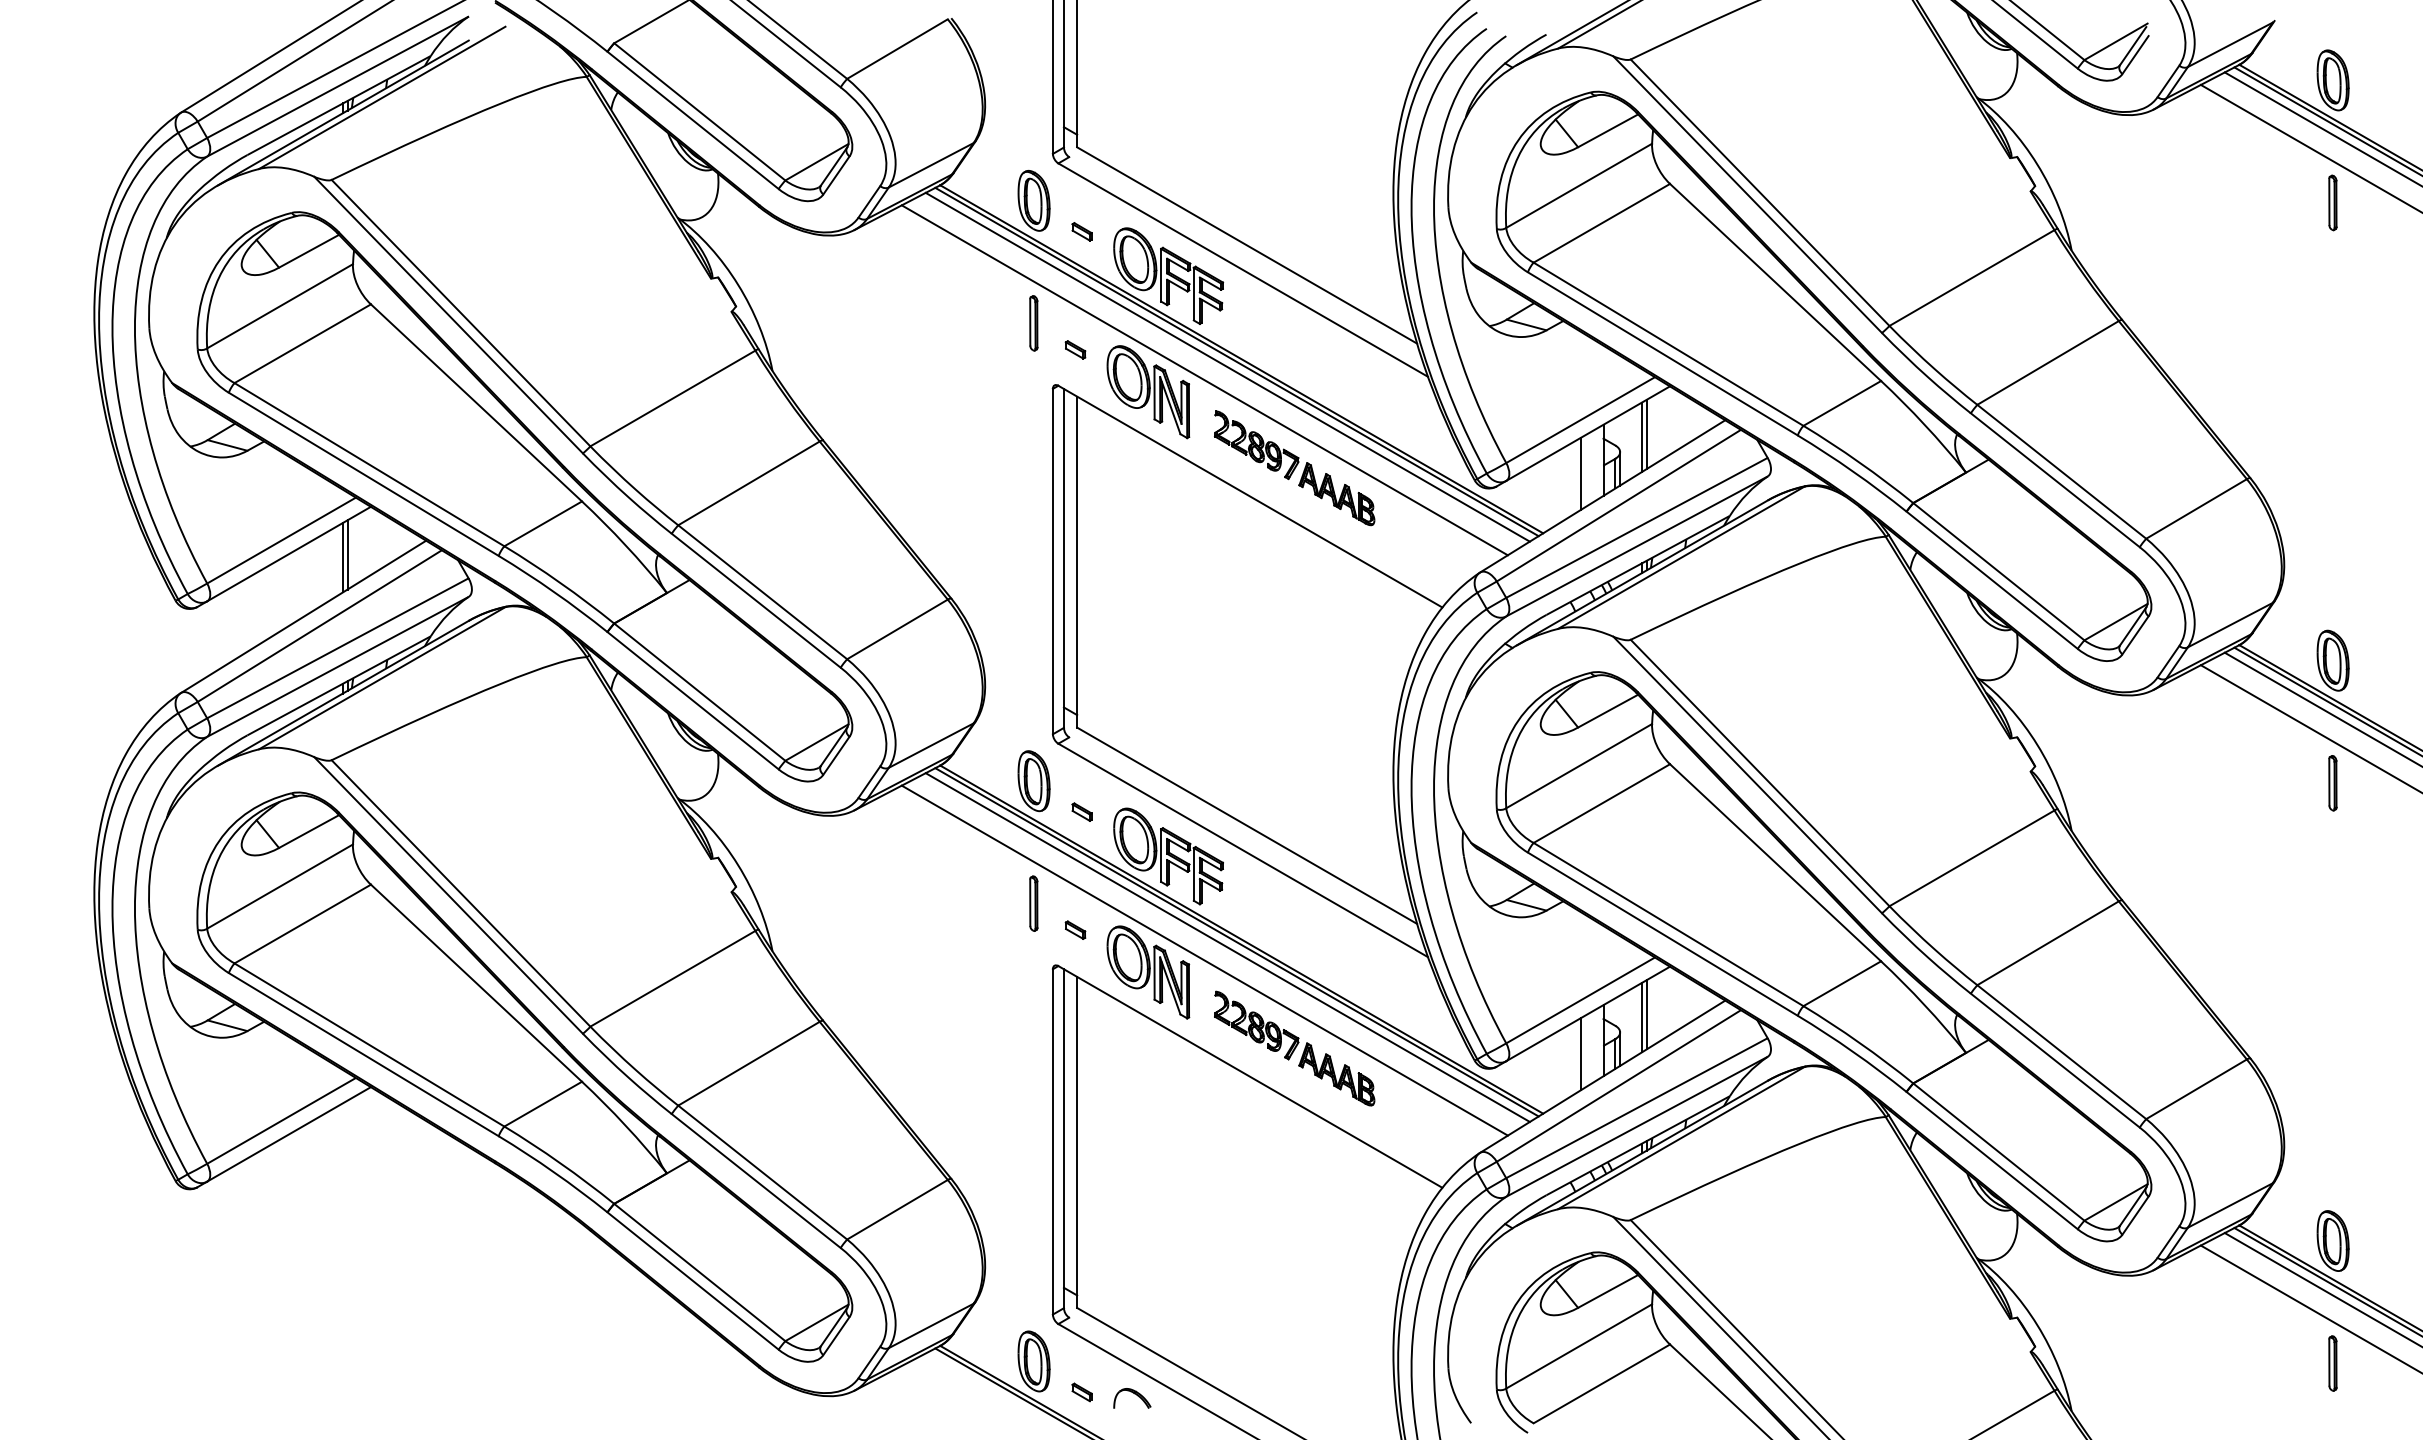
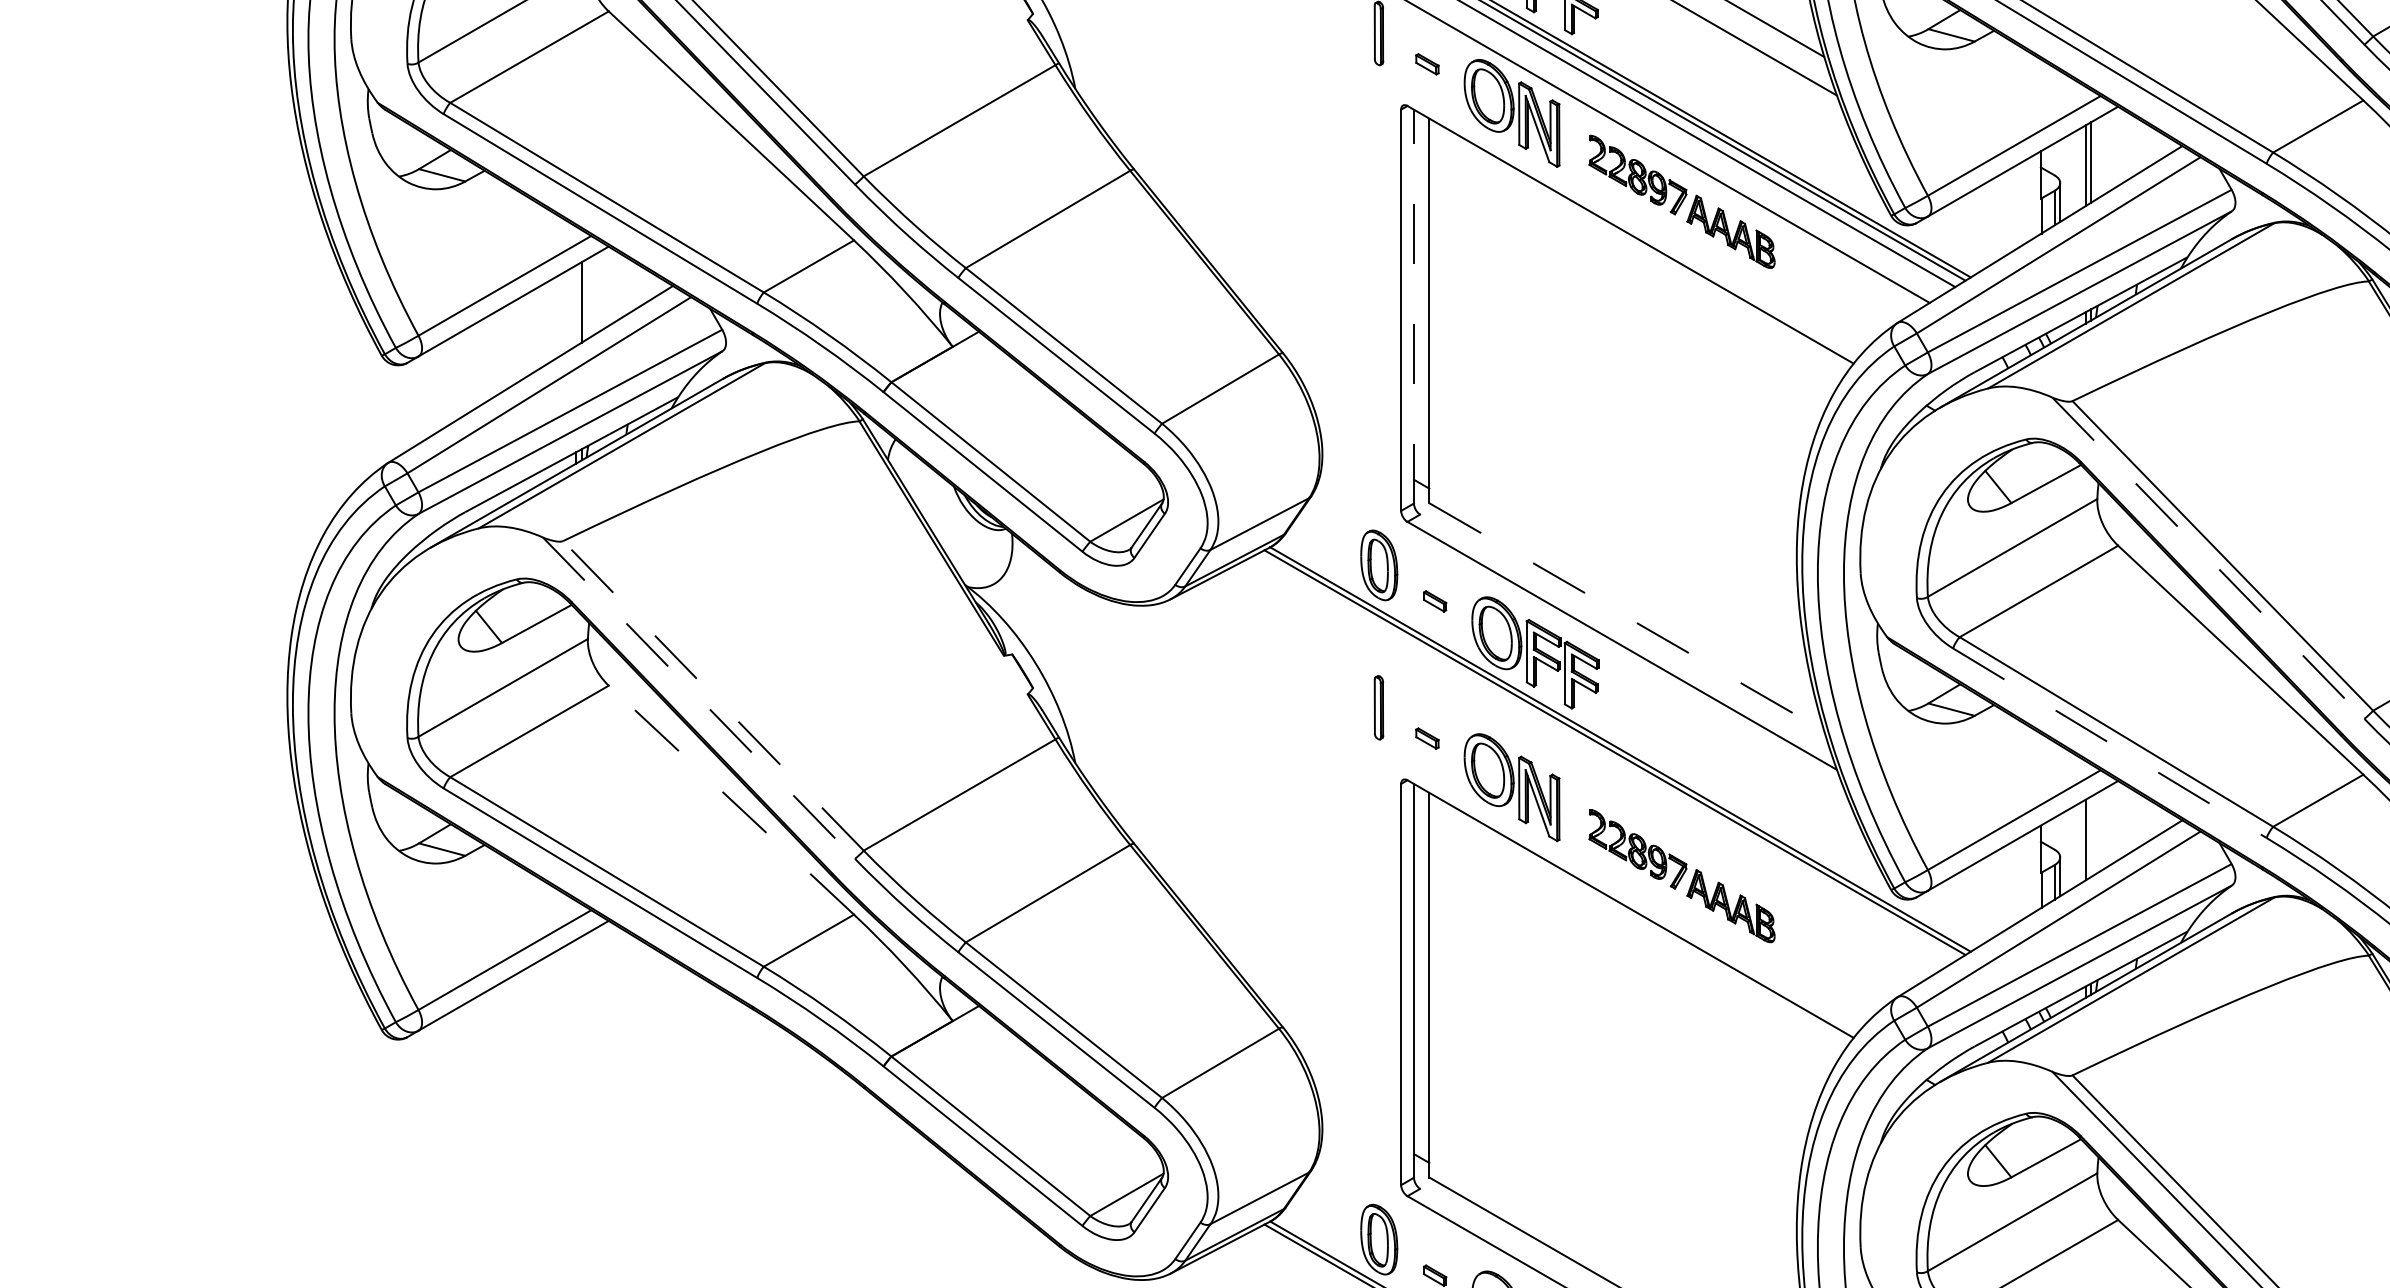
line: (1581, 473) -> (2015, 207), removed
line: (342, 557) -> (575, 305), removed
line: (1063, 557) -> (1413, 305), solid -> dashed
line: (1747, 774) -> (2208, 557), solid -> dashed
line: (1247, 826) -> (1627, 618), solid -> dashed
line: (461, 893) -> (713, 695), solid -> dashed
line: (448, 895) -> (698, 698), solid -> dashed
line: (1662, 934) -> (2109, 743), solid -> dashed
line: (1227, 947) -> (1604, 758), removed
line: (1204, 960) -> (1577, 773), removed
line: (476, 982) -> (731, 799), solid -> dashed
line: (1646, 1014) -> (2090, 836), removed
line: (1581, 1053) -> (2015, 881), removed

